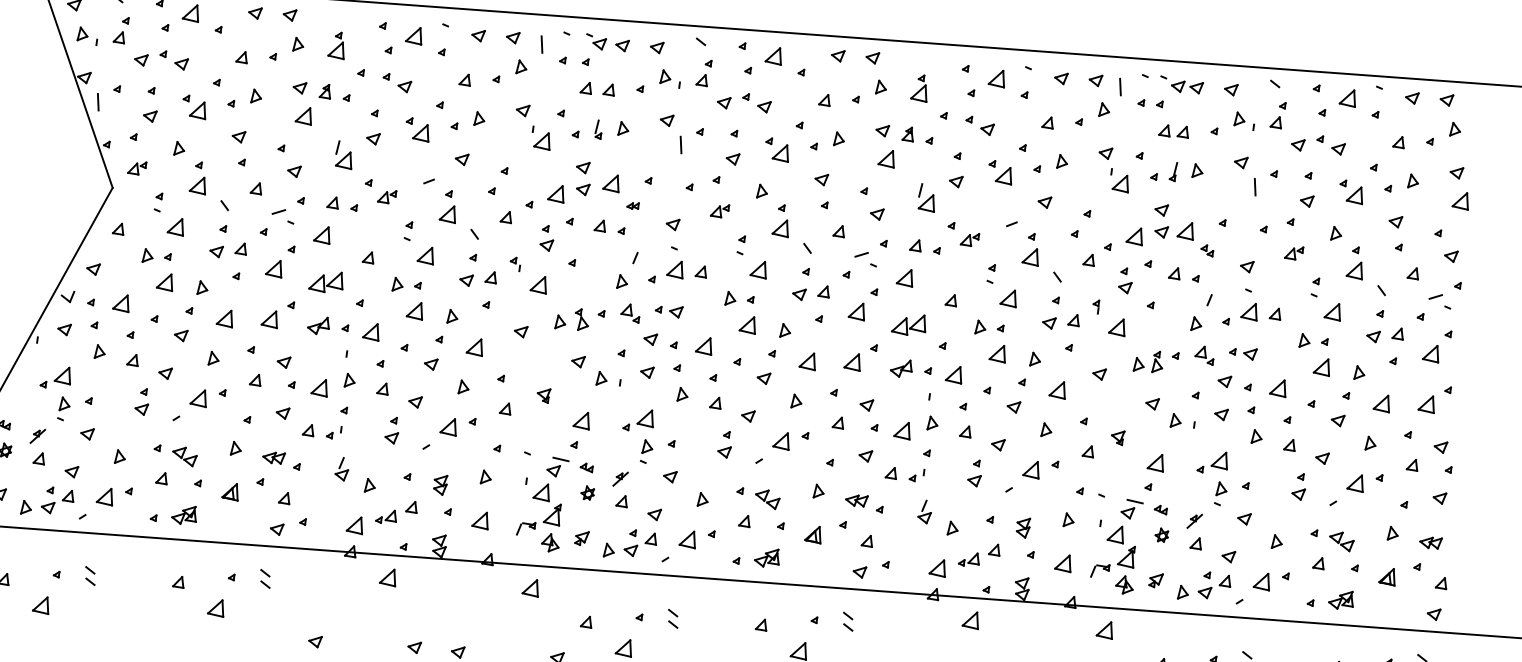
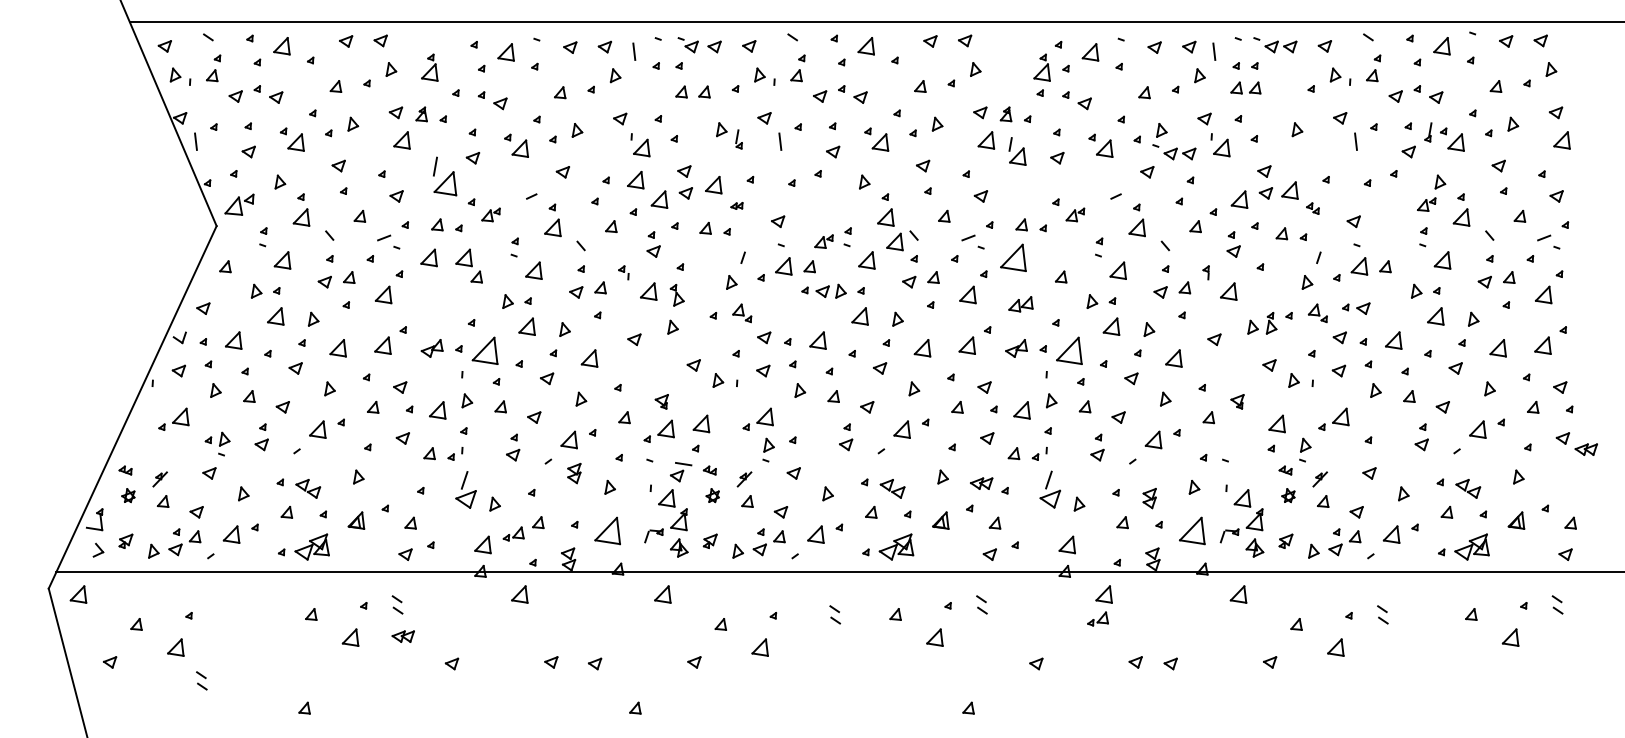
part: (919, 88) -> (1041, 67), moved
part: (598, 129) -> (738, 139), moved
part: (1173, 130) -> (1245, 87), moved
part: (344, 155) -> (445, 176), size x1.4
part: (137, 168) -> (239, 204), size x1.6
part: (1173, 171) -> (1428, 132), moved
part: (533, 172) -> (635, 179), added
part: (1073, 184) -> (1174, 152), added
part: (927, 197) -> (1017, 151), moved
part: (719, 210) -> (823, 241), moved
part: (356, 237) -> (463, 257), added
part: (787, 252) -> (894, 241), added
part: (1293, 252) -> (1426, 204), moved
part: (905, 277) -> (1013, 257), size x1.6
part: (326, 282) -> (436, 304), removed
part: (669, 311) -> (815, 291), moved
part: (581, 319) -> (676, 295), moved
part: (908, 324) -> (1020, 304), size x0.7
part: (370, 331) -> (484, 350), size x1.6
part: (954, 374) -> (1069, 350), size x1.6
part: (64, 408) -> (224, 443), moved
part: (538, 424) -> (658, 430), added
part: (273, 457) -> (402, 636), moved
part: (341, 468) -> (465, 489), size x1.6
part: (440, 485) -> (574, 473), moved
part: (1221, 493) -> (1305, 449), moved
part: (1131, 509) -> (1256, 472), removed
part: (925, 511) -> (1050, 489), size x1.6
part: (183, 515) -> (311, 547), size x1.4
part: (480, 520) -> (607, 530), size x1.6
part: (1430, 542) -> (1585, 449), moved
part: (767, 558) -> (896, 547), size x1.4
part: (968, 558) -> (1097, 618), moved
part: (1062, 562) -> (1191, 530), size x1.6
part: (90, 575) -> (201, 680), moved
part: (1341, 600) -> (1472, 547), size x1.4
part: (672, 618) -> (834, 614), moved

